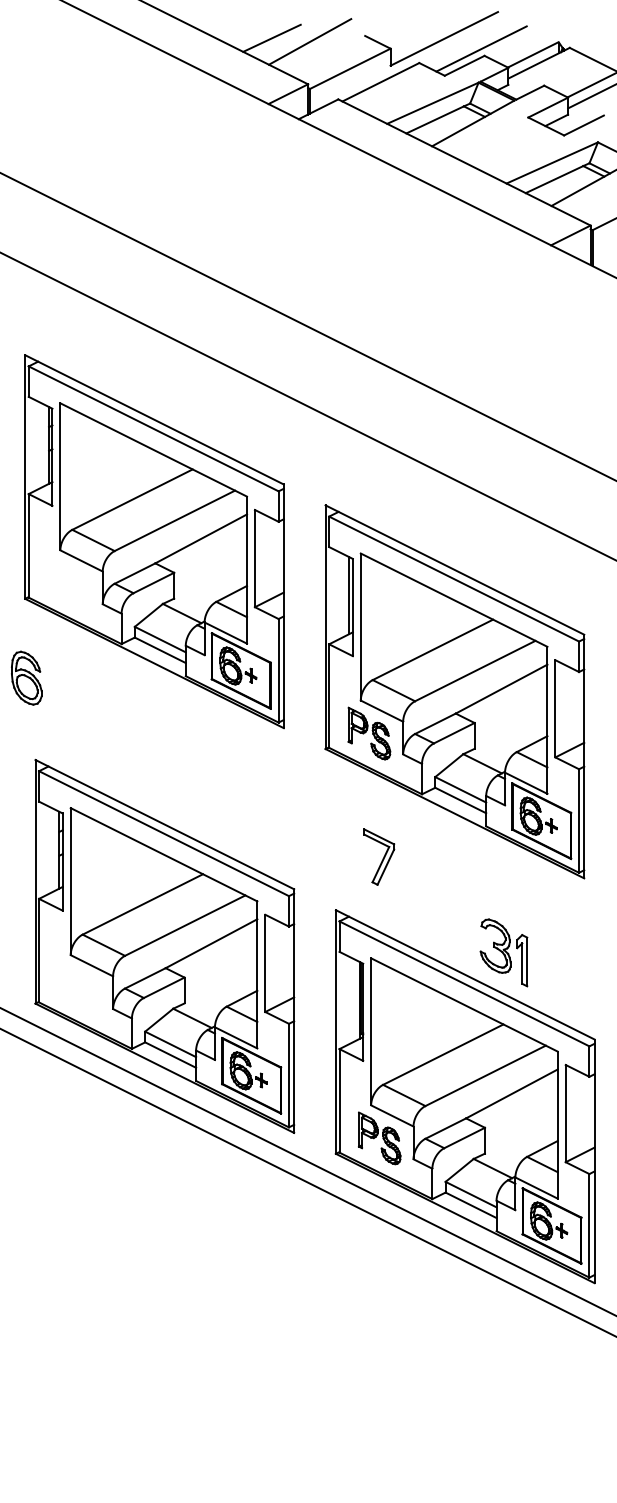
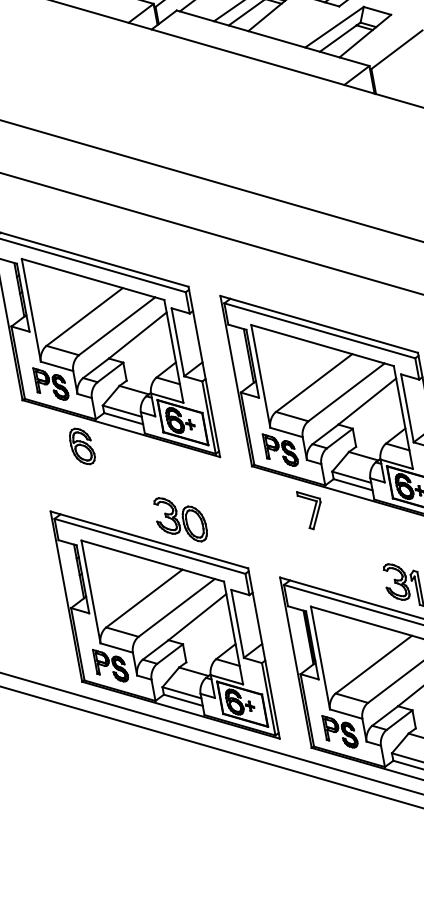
part: (68, 583) -> (50, 383), added
part: (26, 677) -> (81, 446), moved
part: (213, 804) -> (180, 519), added
part: (379, 856) -> (311, 509), moved
part: (79, 987) -> (110, 664), added

